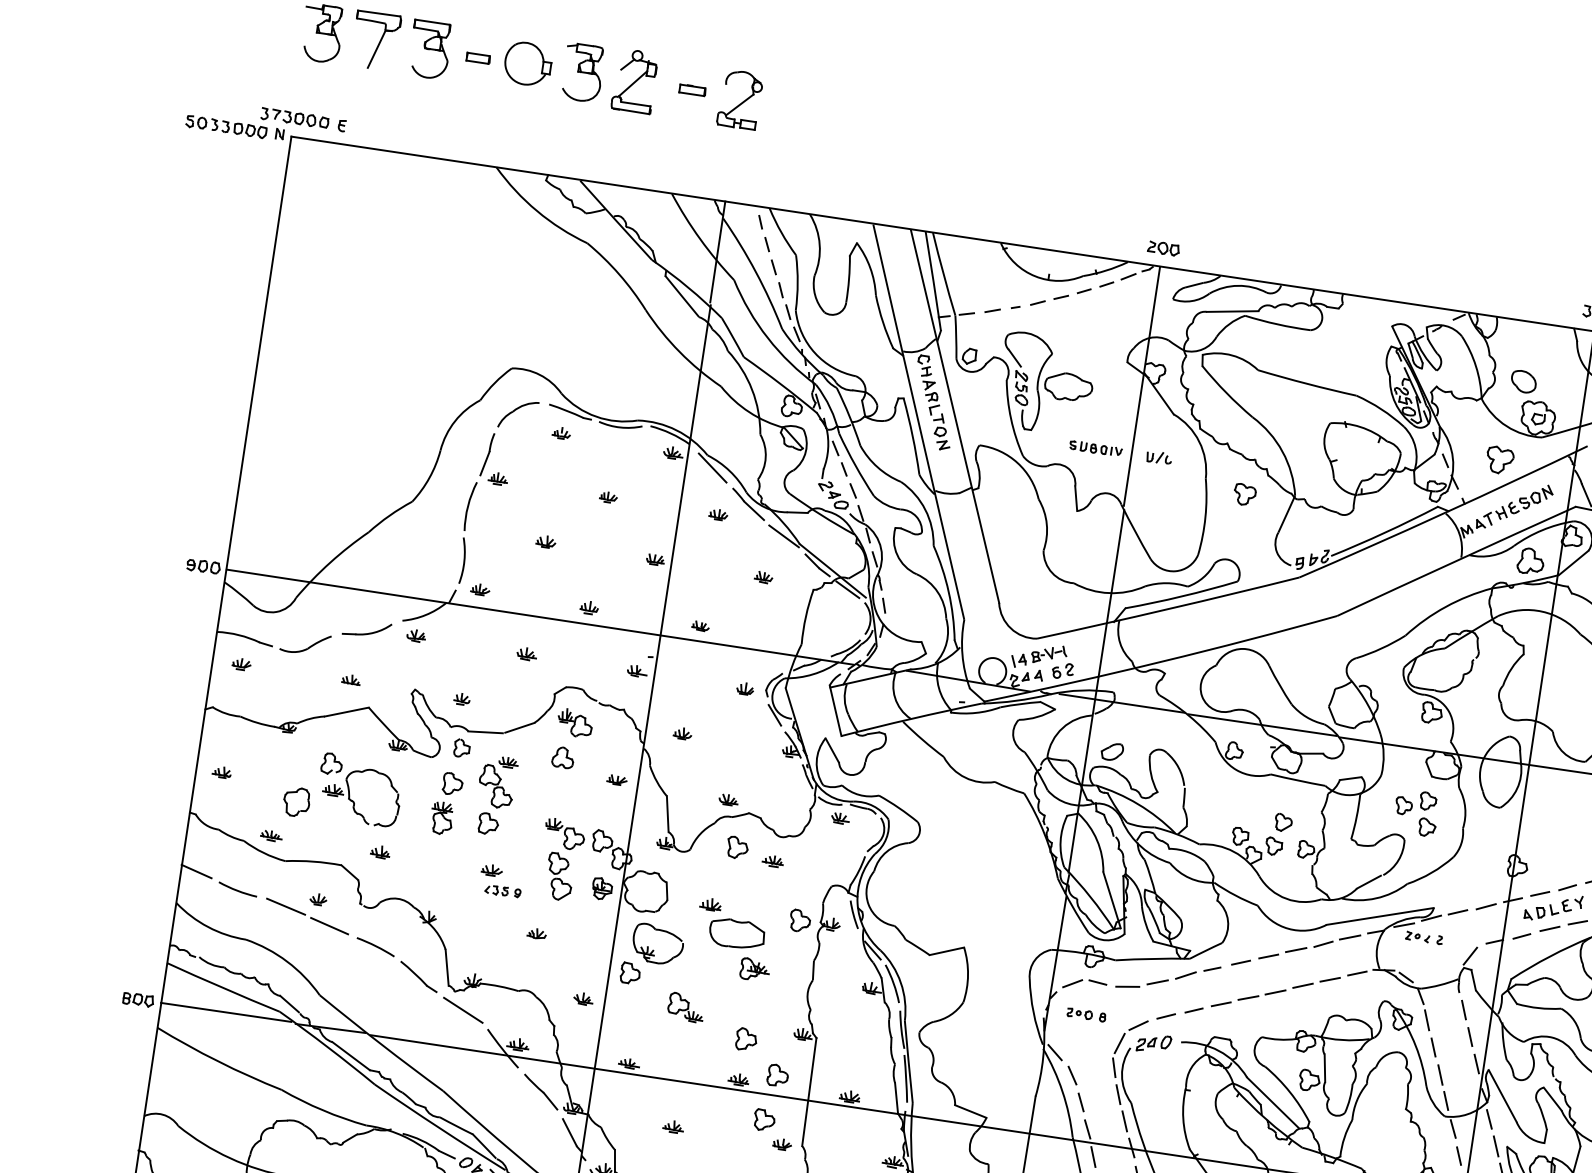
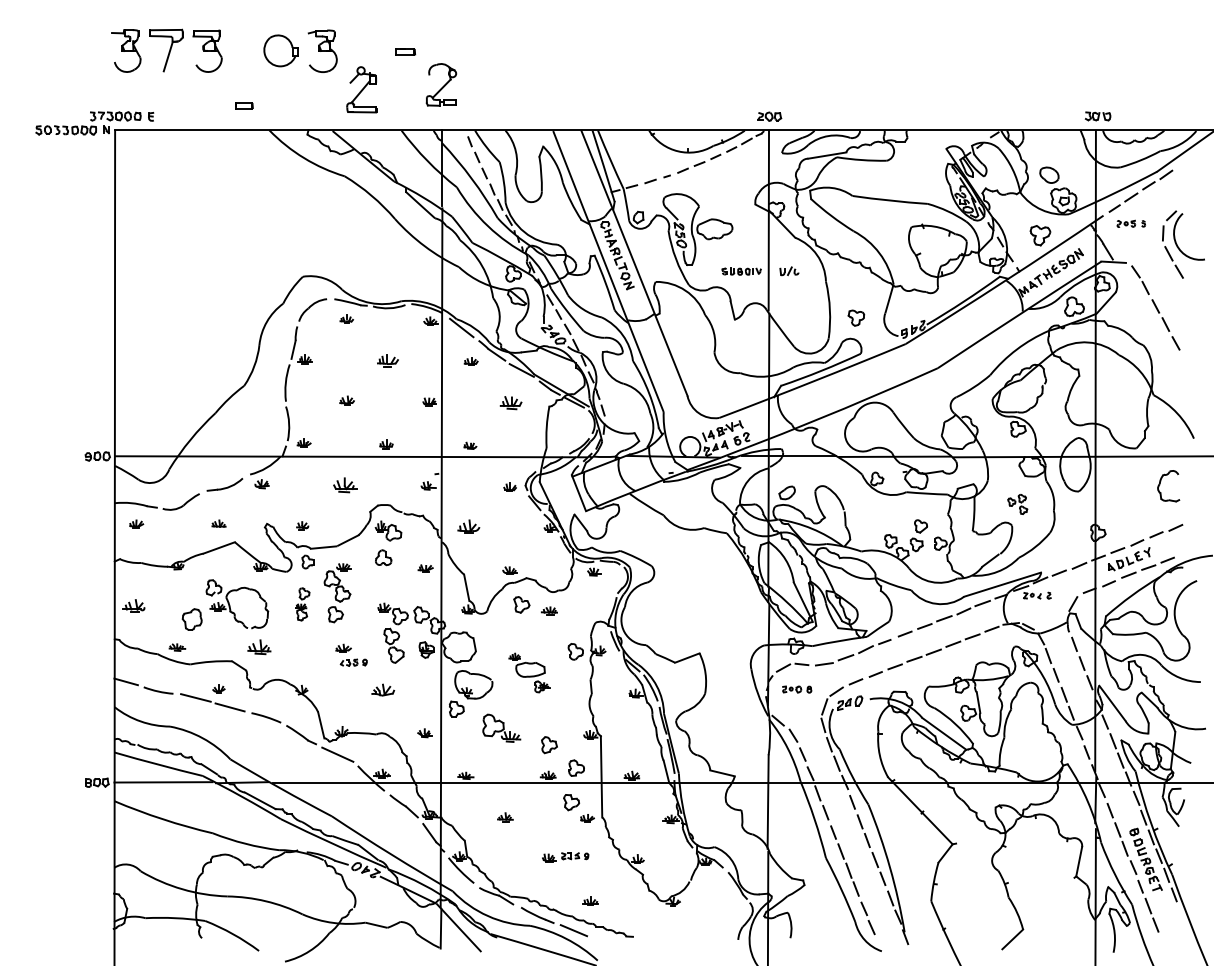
part: (478, 57) -> (244, 105), moved
part: (634, 80) -> (361, 89), moved
part: (740, 99) -> (441, 84), moved
part: (1244, 493) -> (856, 317), moved
part: (608, 497) -> (388, 361), size x1.6
part: (764, 576) -> (511, 402), size x1.6
part: (526, 654) -> (345, 485), size x1.6
part: (682, 733) -> (468, 526), size x1.6
part: (221, 771) -> (133, 605), size x1.6
part: (446, 803) -> (302, 604), size x0.7
part: (1416, 812) -> (1017, 504), size x0.6
part: (380, 852) -> (259, 647), size x1.6
part: (536, 934) -> (383, 690), size x1.6
part: (734, 939) -> (529, 672), size x0.7
part: (686, 1006) -> (501, 727), size x1.4

